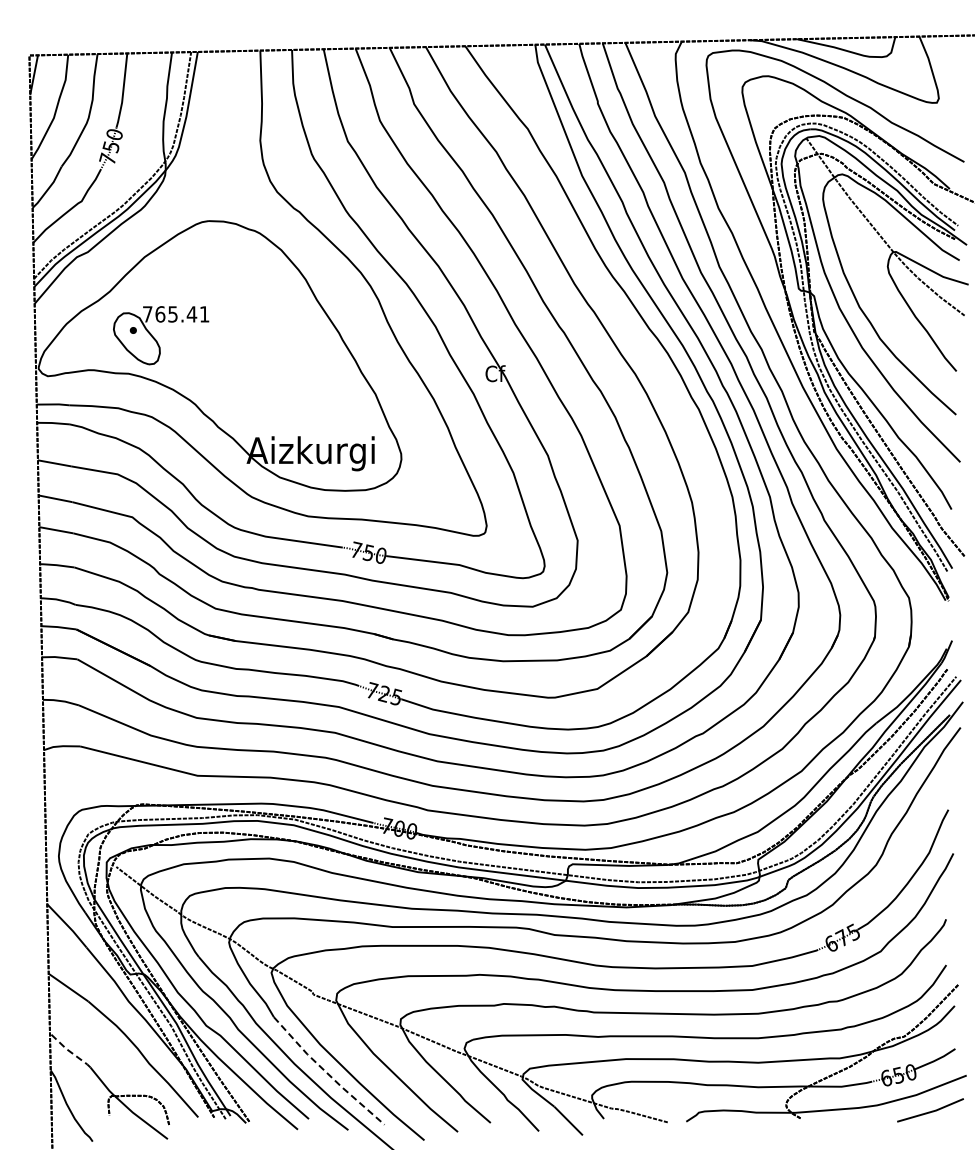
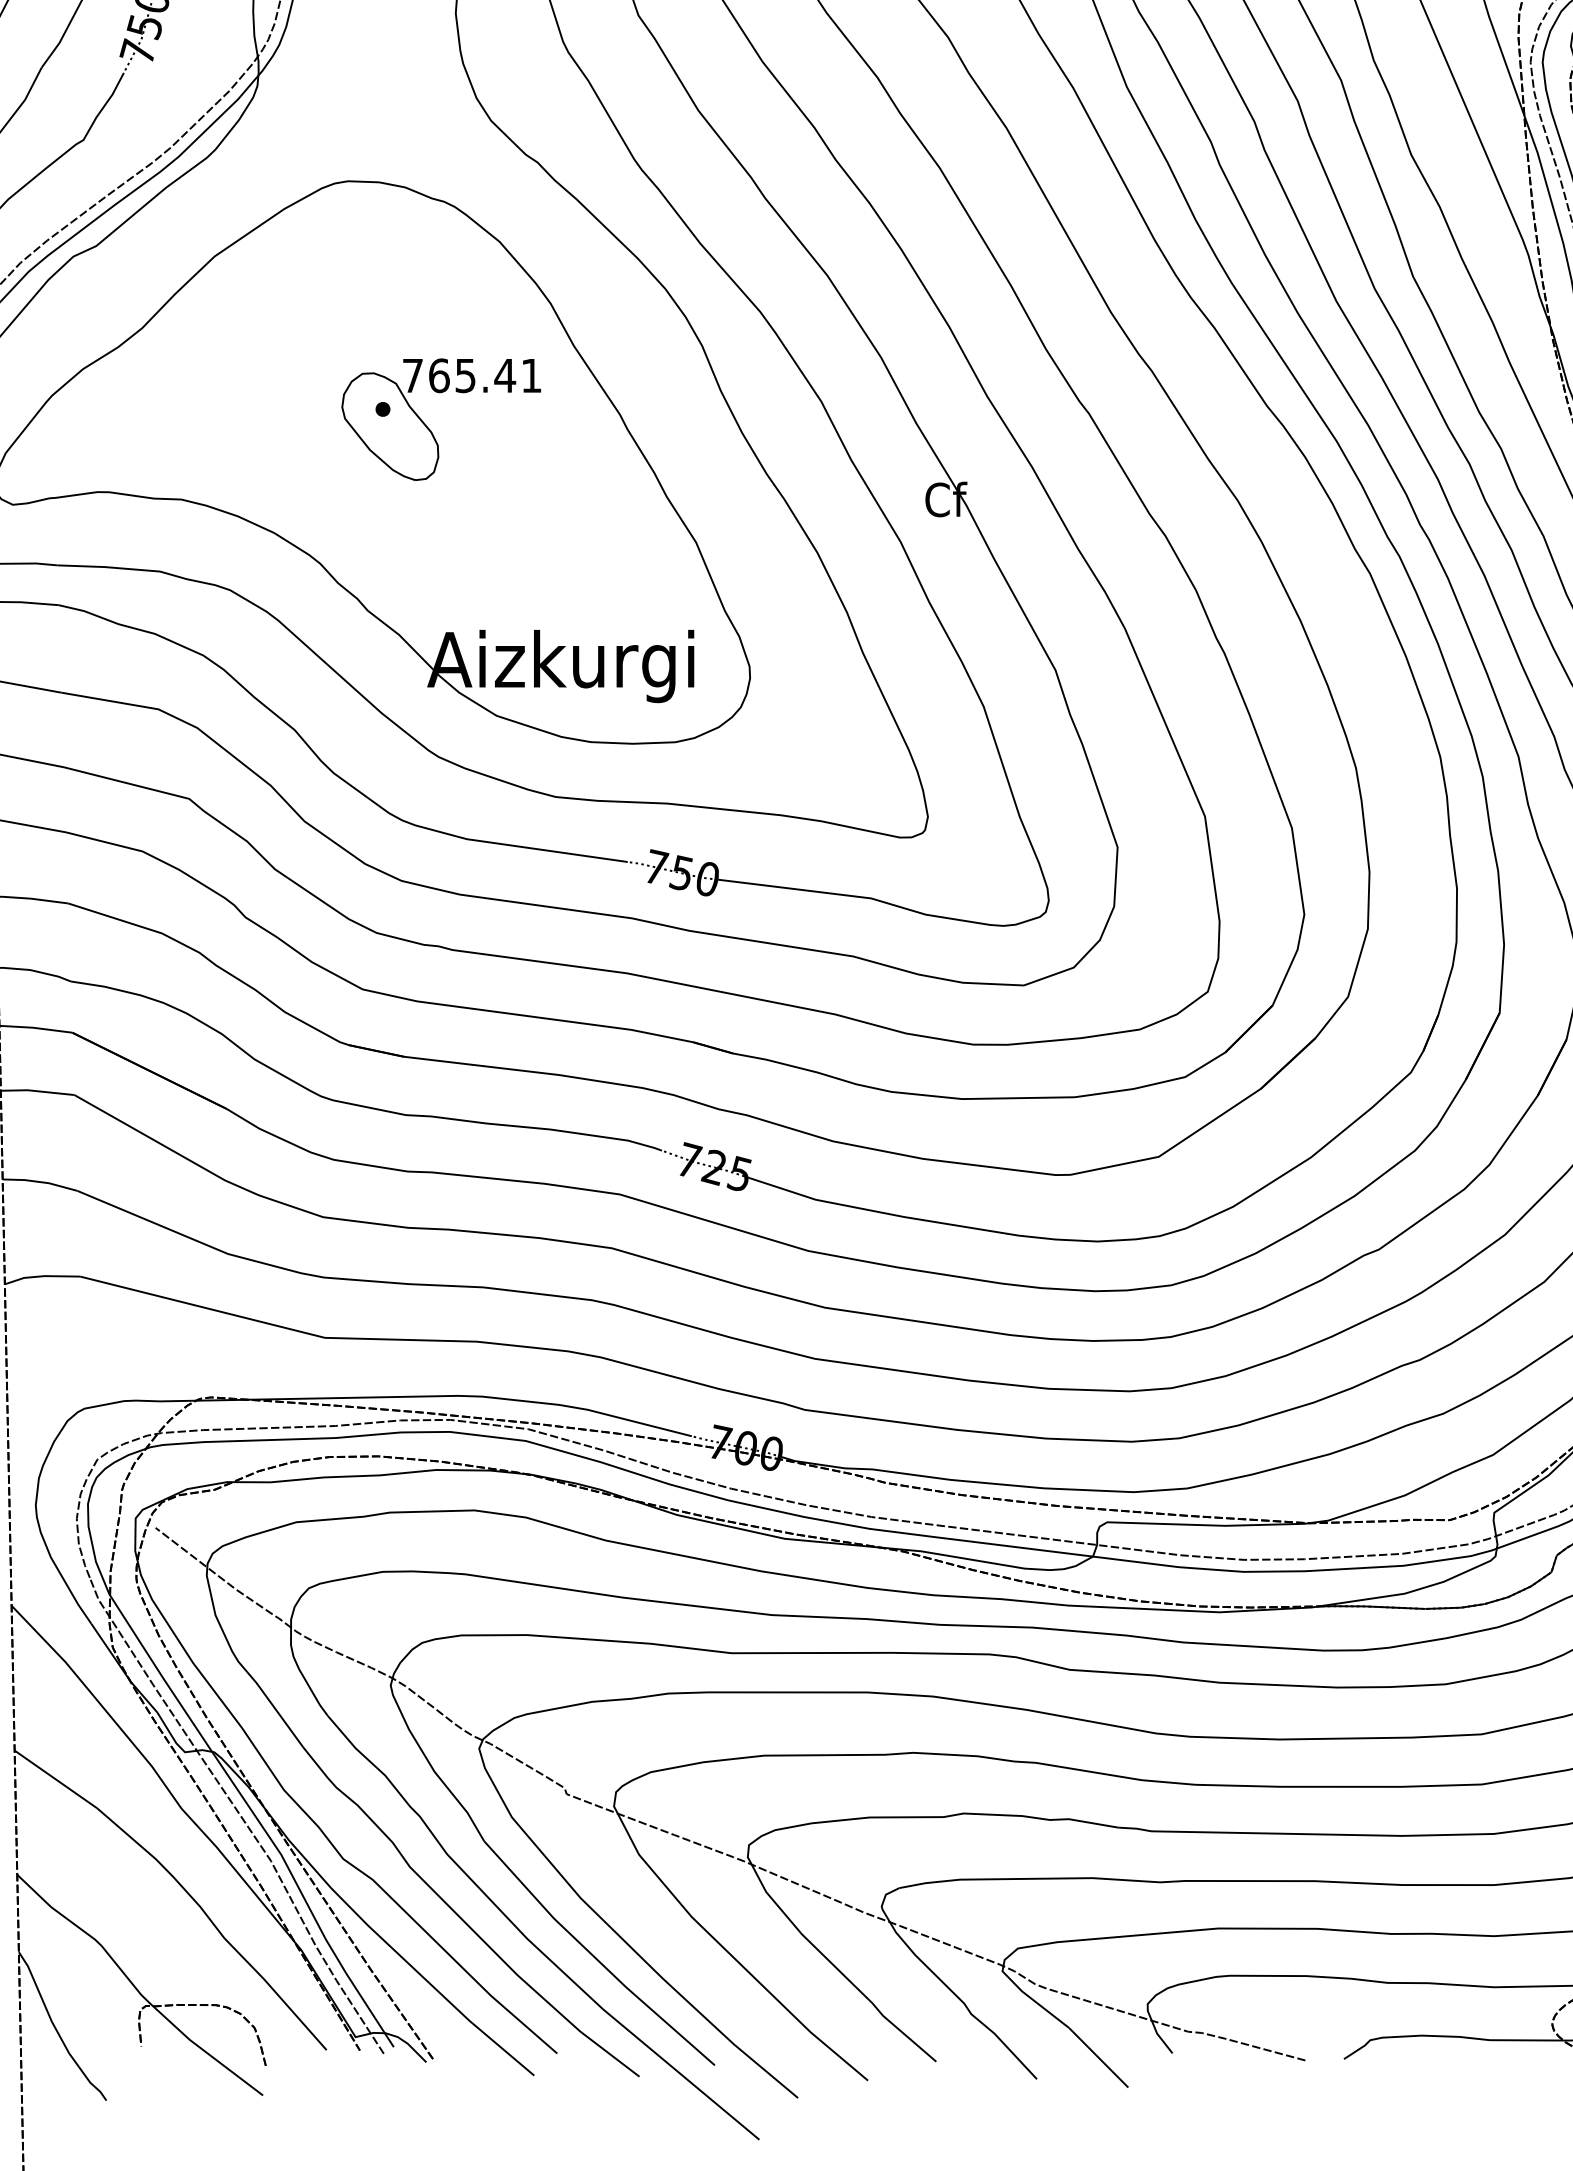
part: (156, 339) -> (431, 428), moved
line: (69, 1051) -> (57, 1912), dashed -> solid
line: (327, 1073) -> (595, 1958), dashed -> solid

